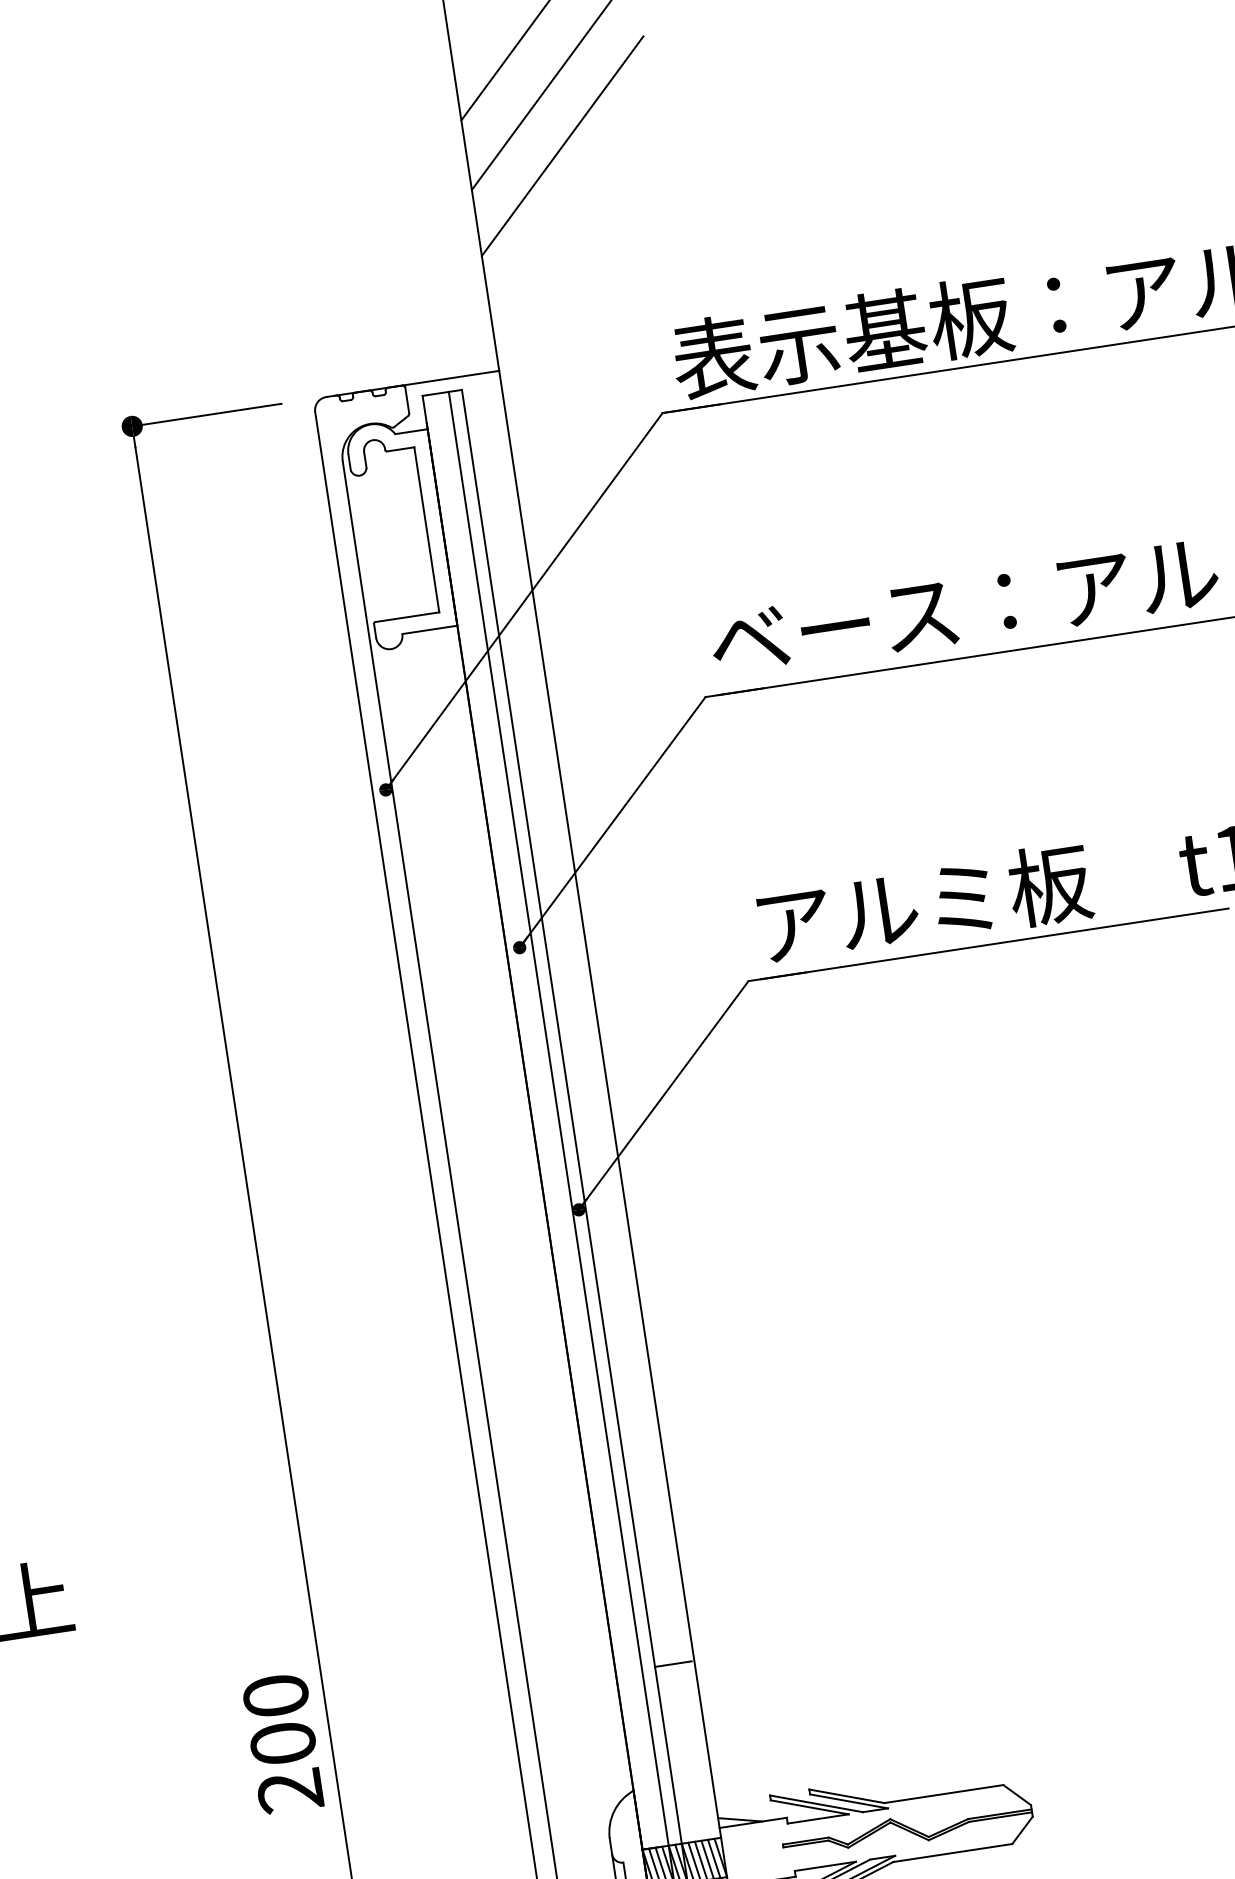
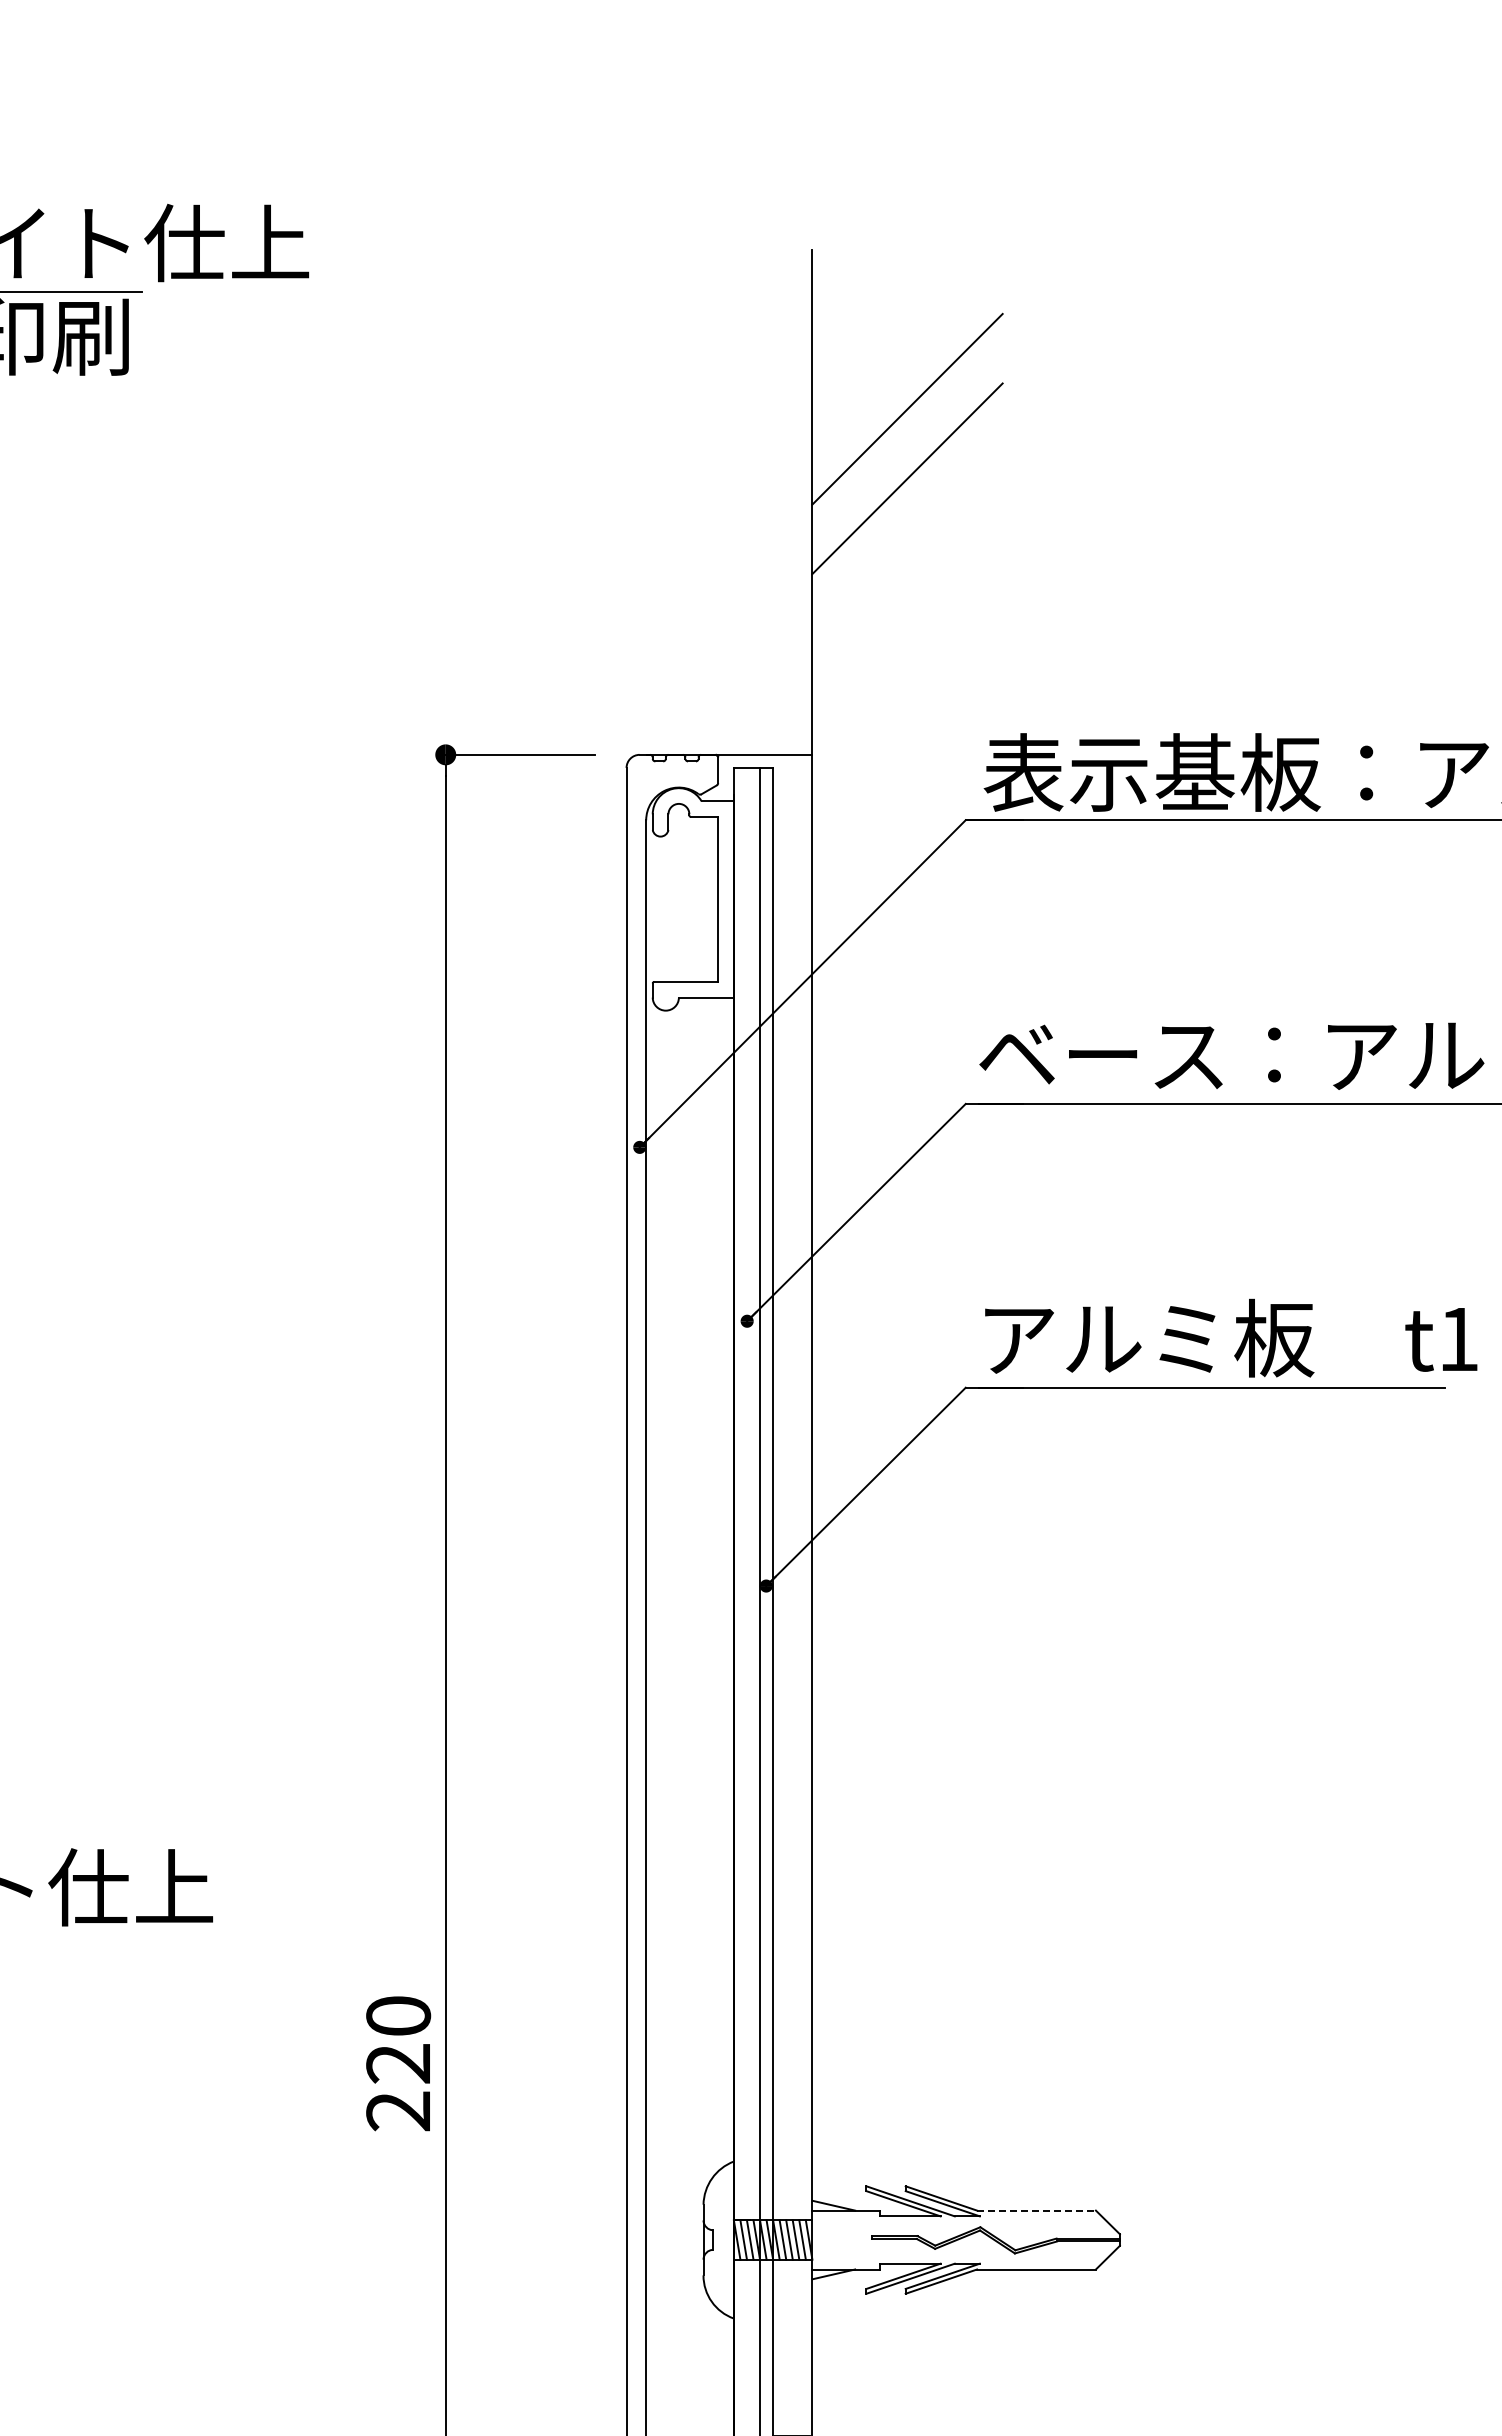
line: (562, 145) -> (907, 544), removed
line: (673, 1663) -> (791, 2043), removed
text: (283, 1743) -> (398, 2063), 200 -> 220
line: (944, 1793) -> (1037, 2210), solid -> dashed

